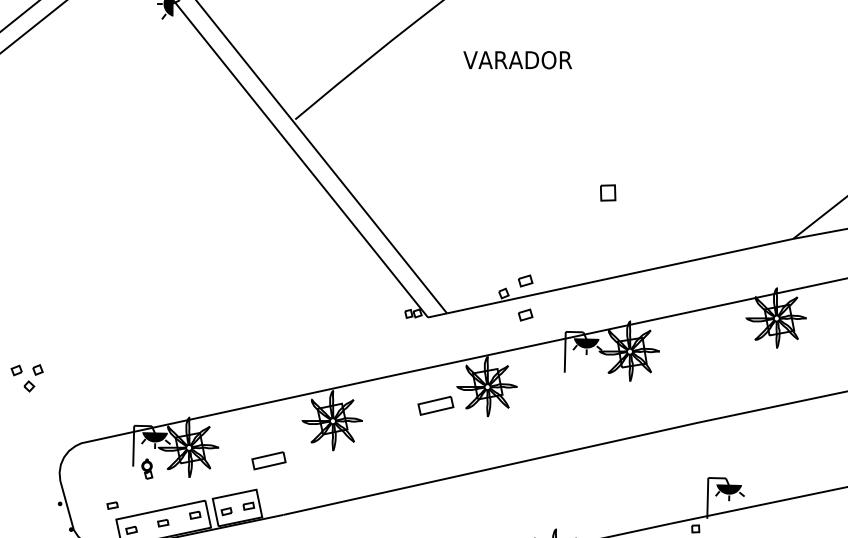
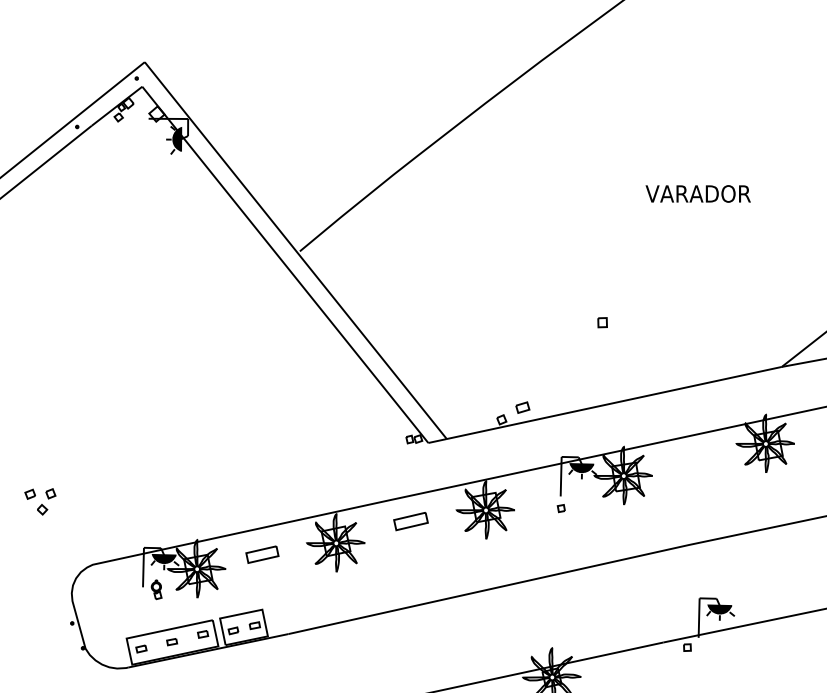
text: (517, 59) -> (697, 193), moved
part: (607, 192) -> (602, 322), size x0.62
part: (525, 314) -> (522, 440), removed
part: (564, 385) -> (560, 508), added
part: (435, 405) -> (410, 521), moved
part: (269, 460) -> (262, 554), moved
part: (113, 506) -> (123, 625), removed

